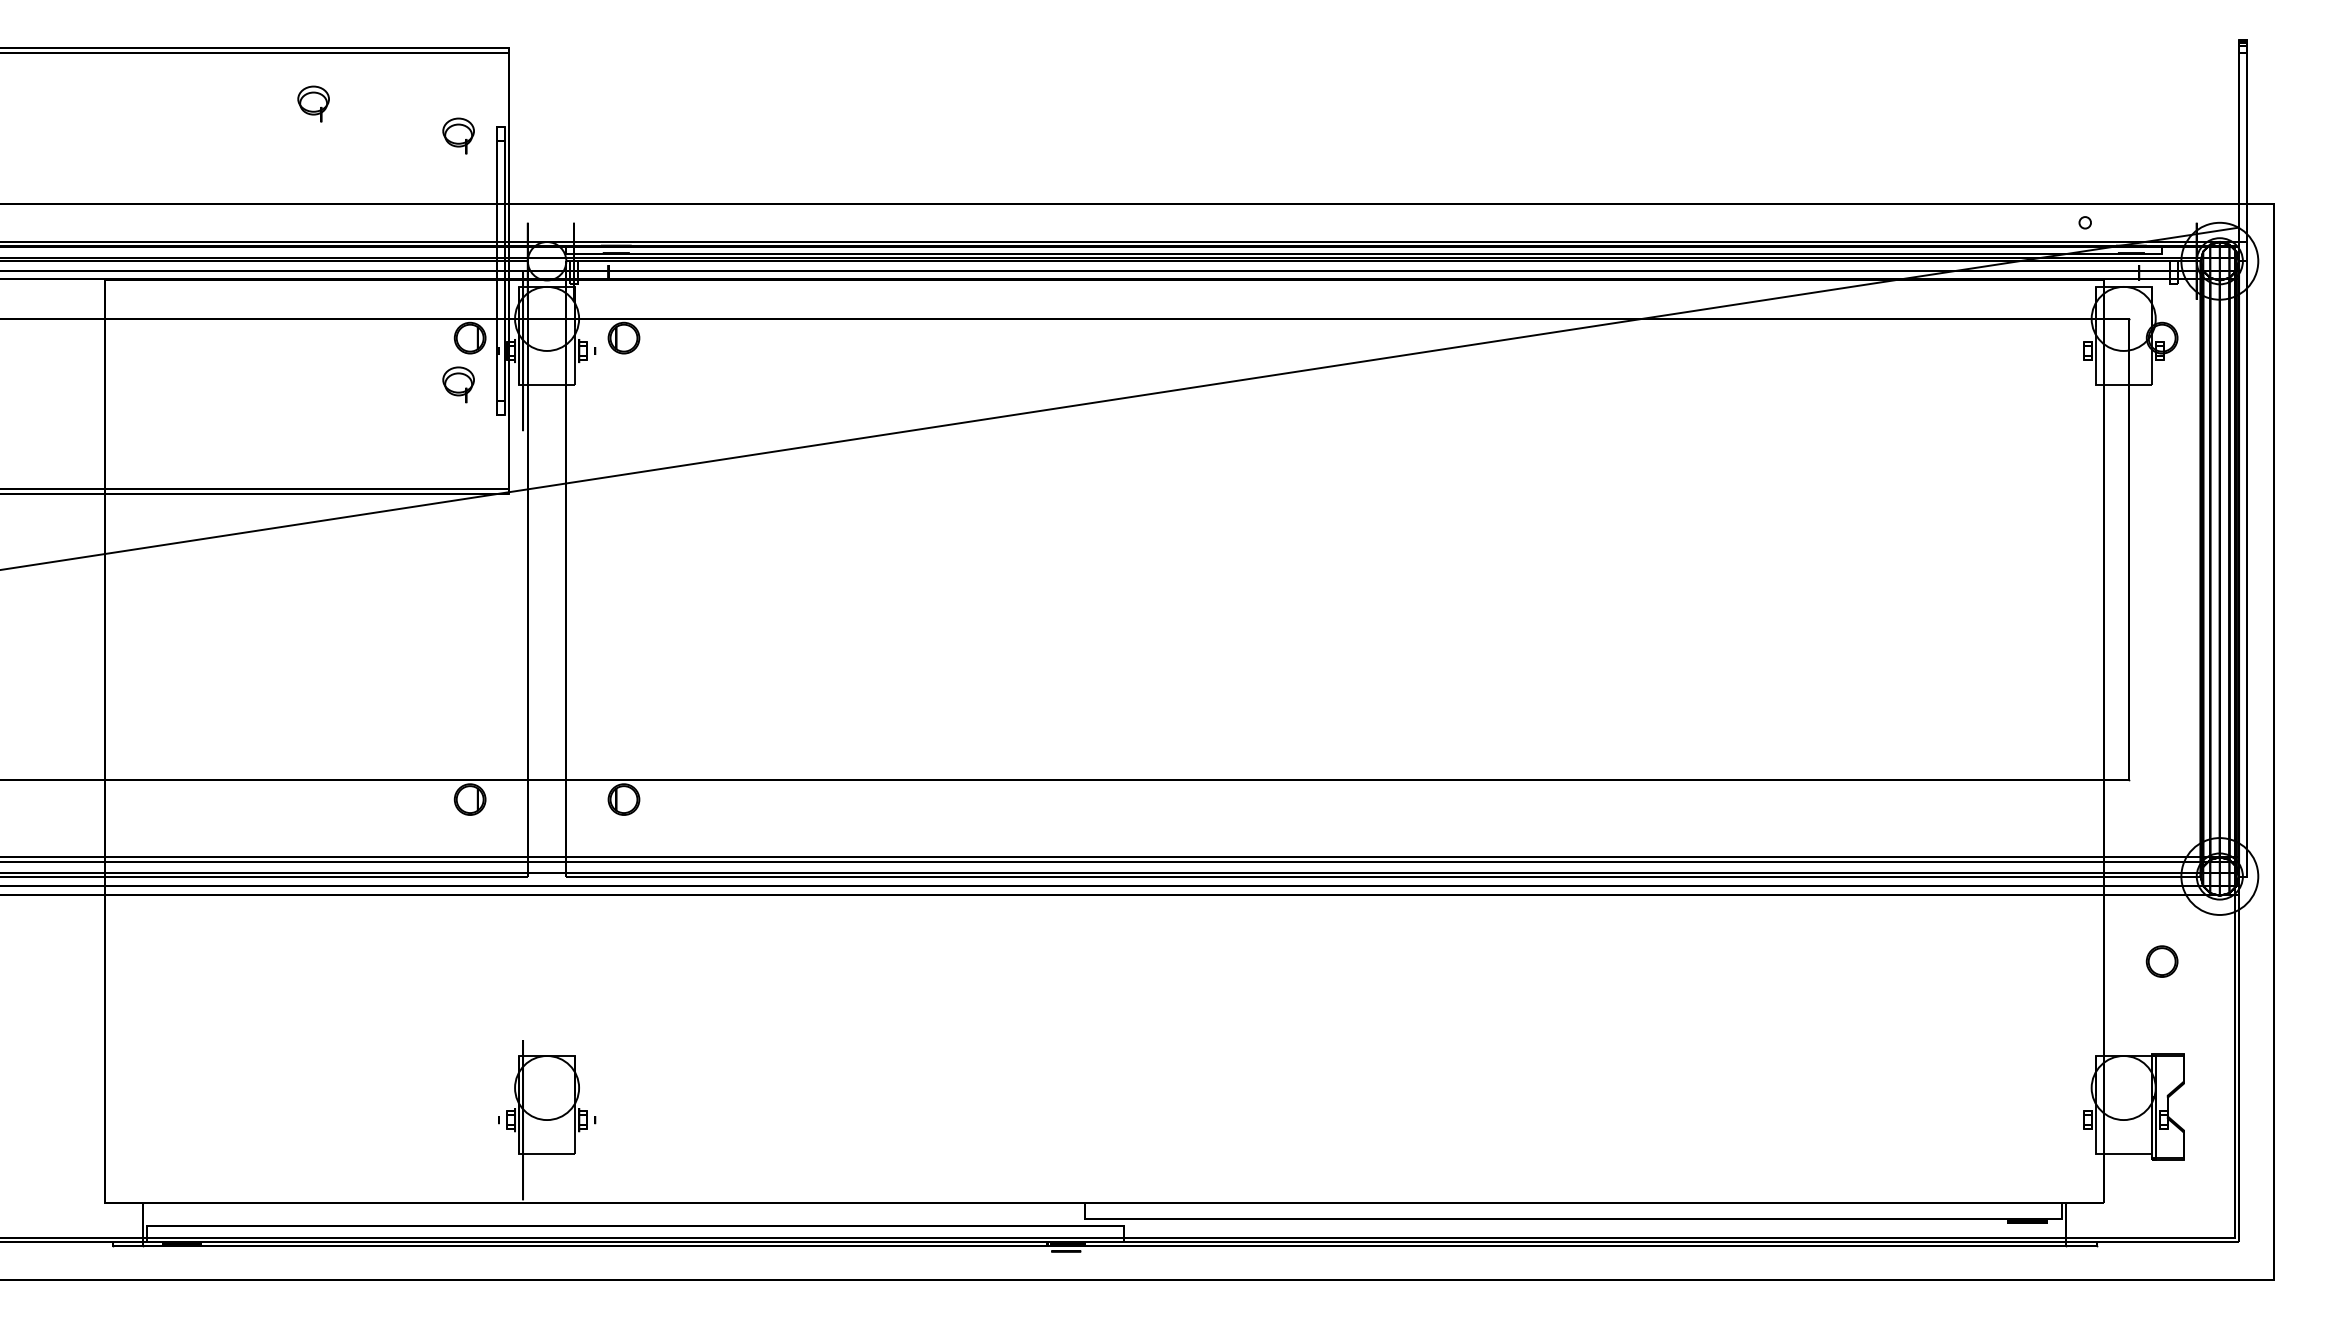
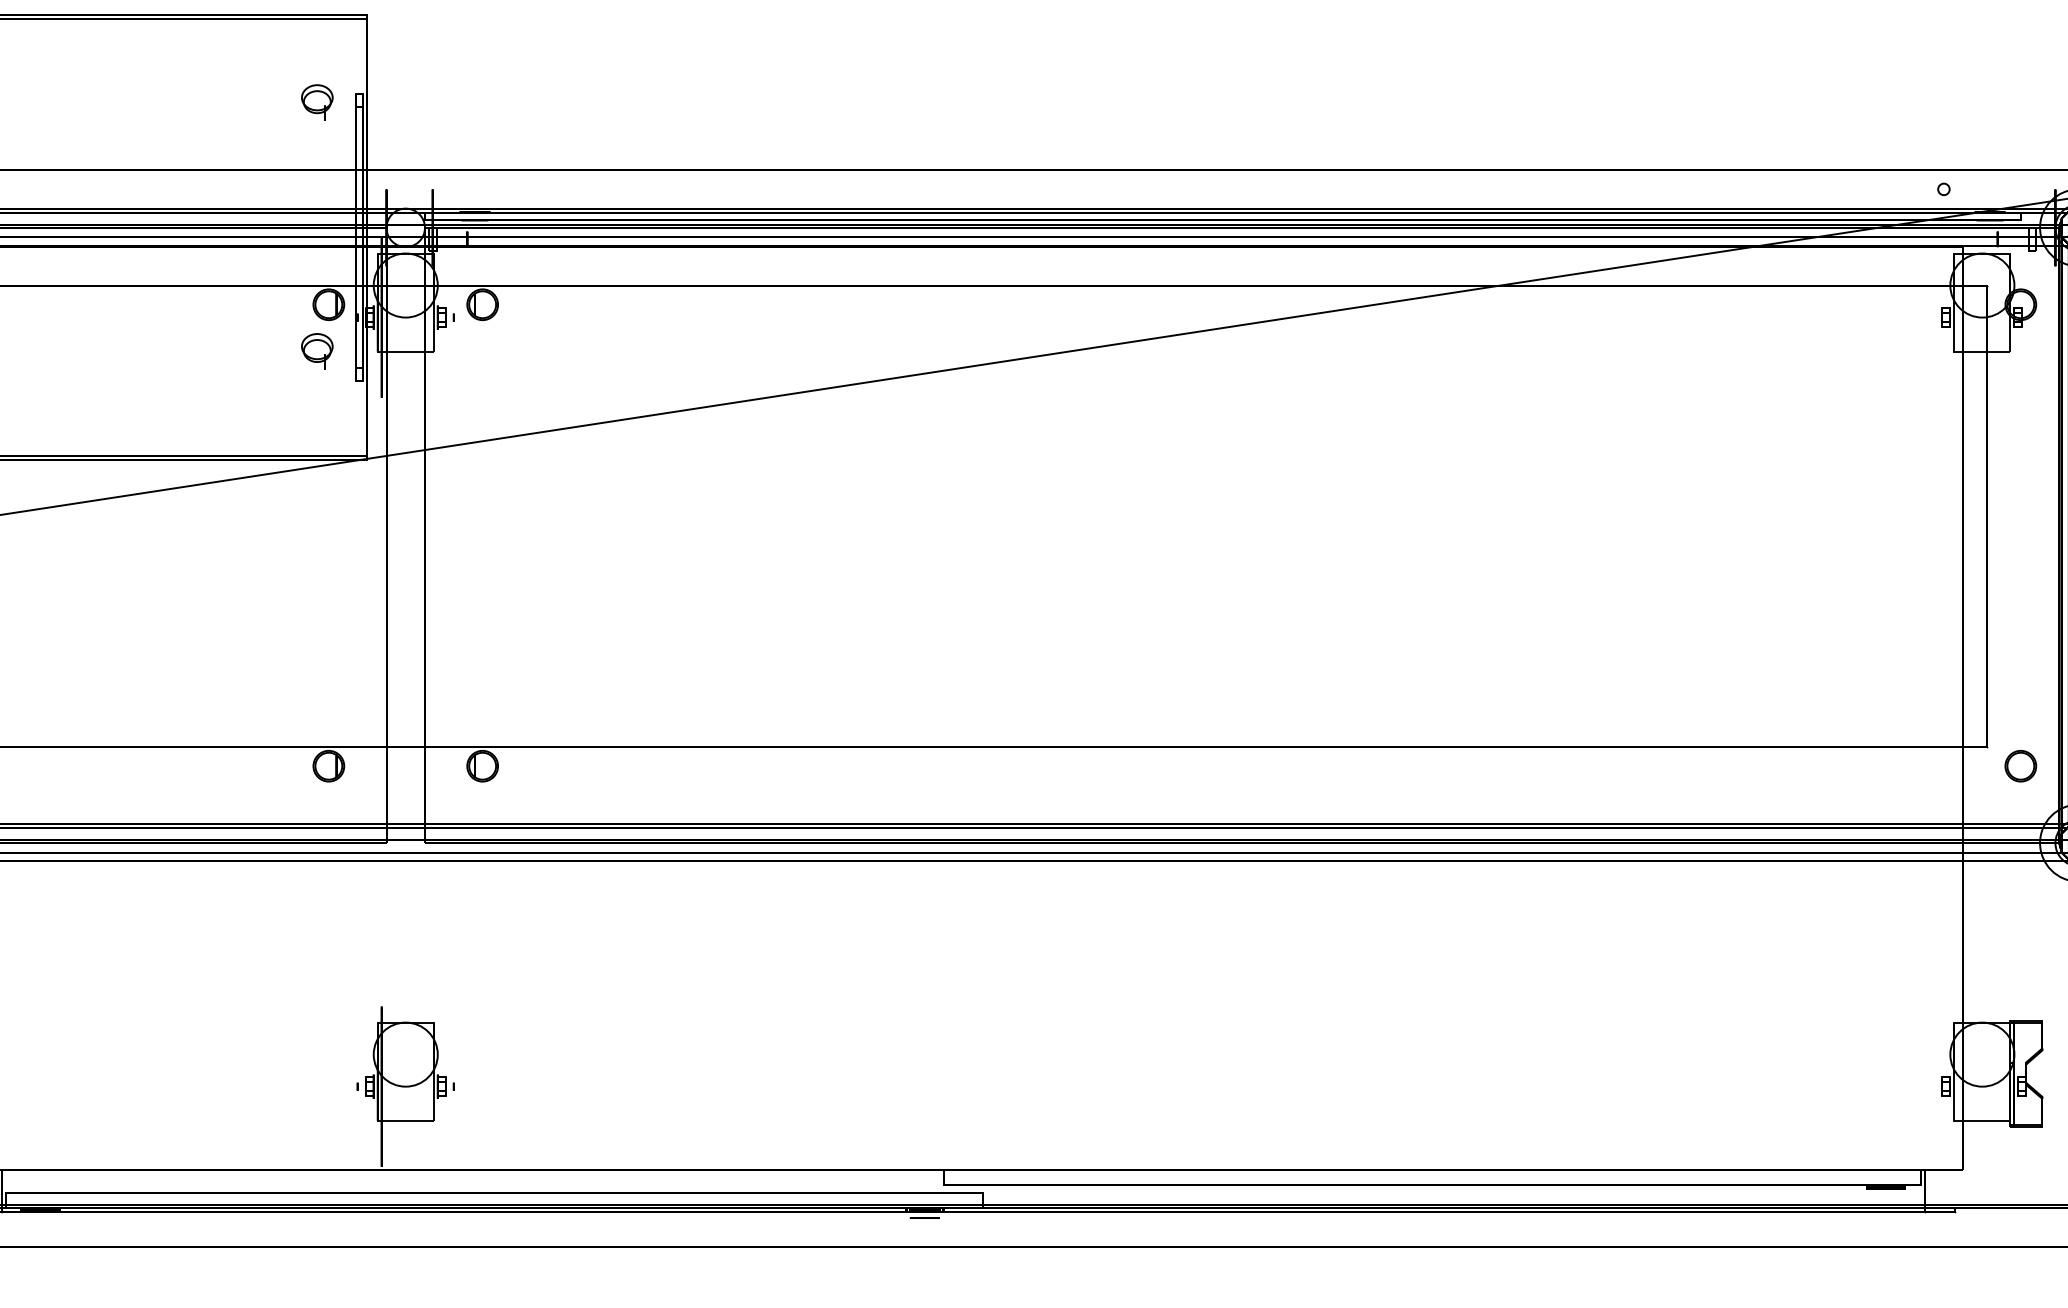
part: (313, 103) -> (172, 70), removed
part: (2161, 961) -> (2020, 766), moved

